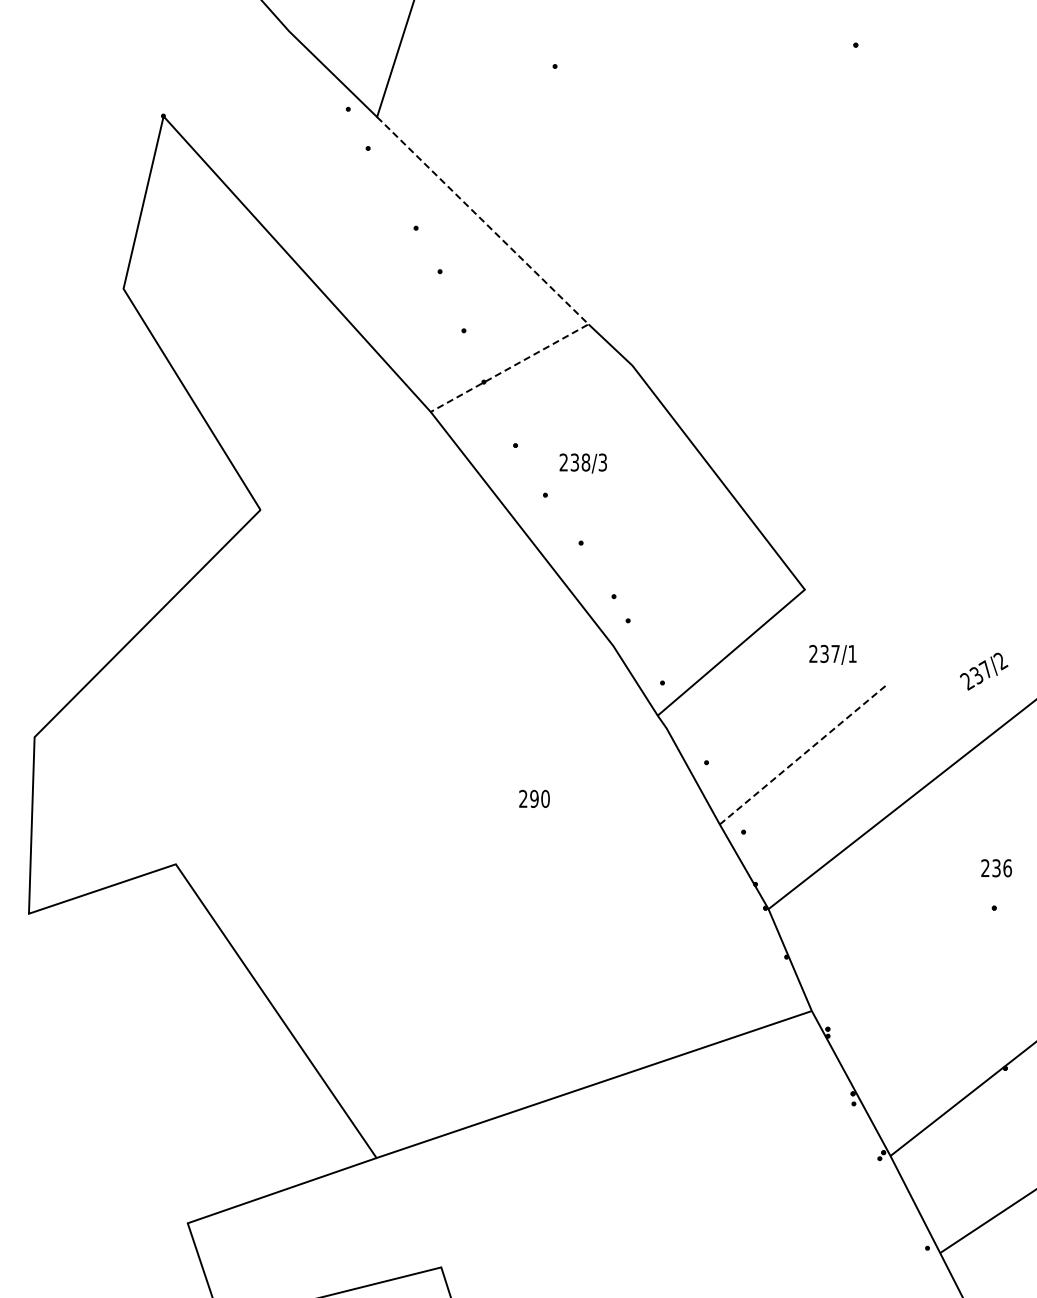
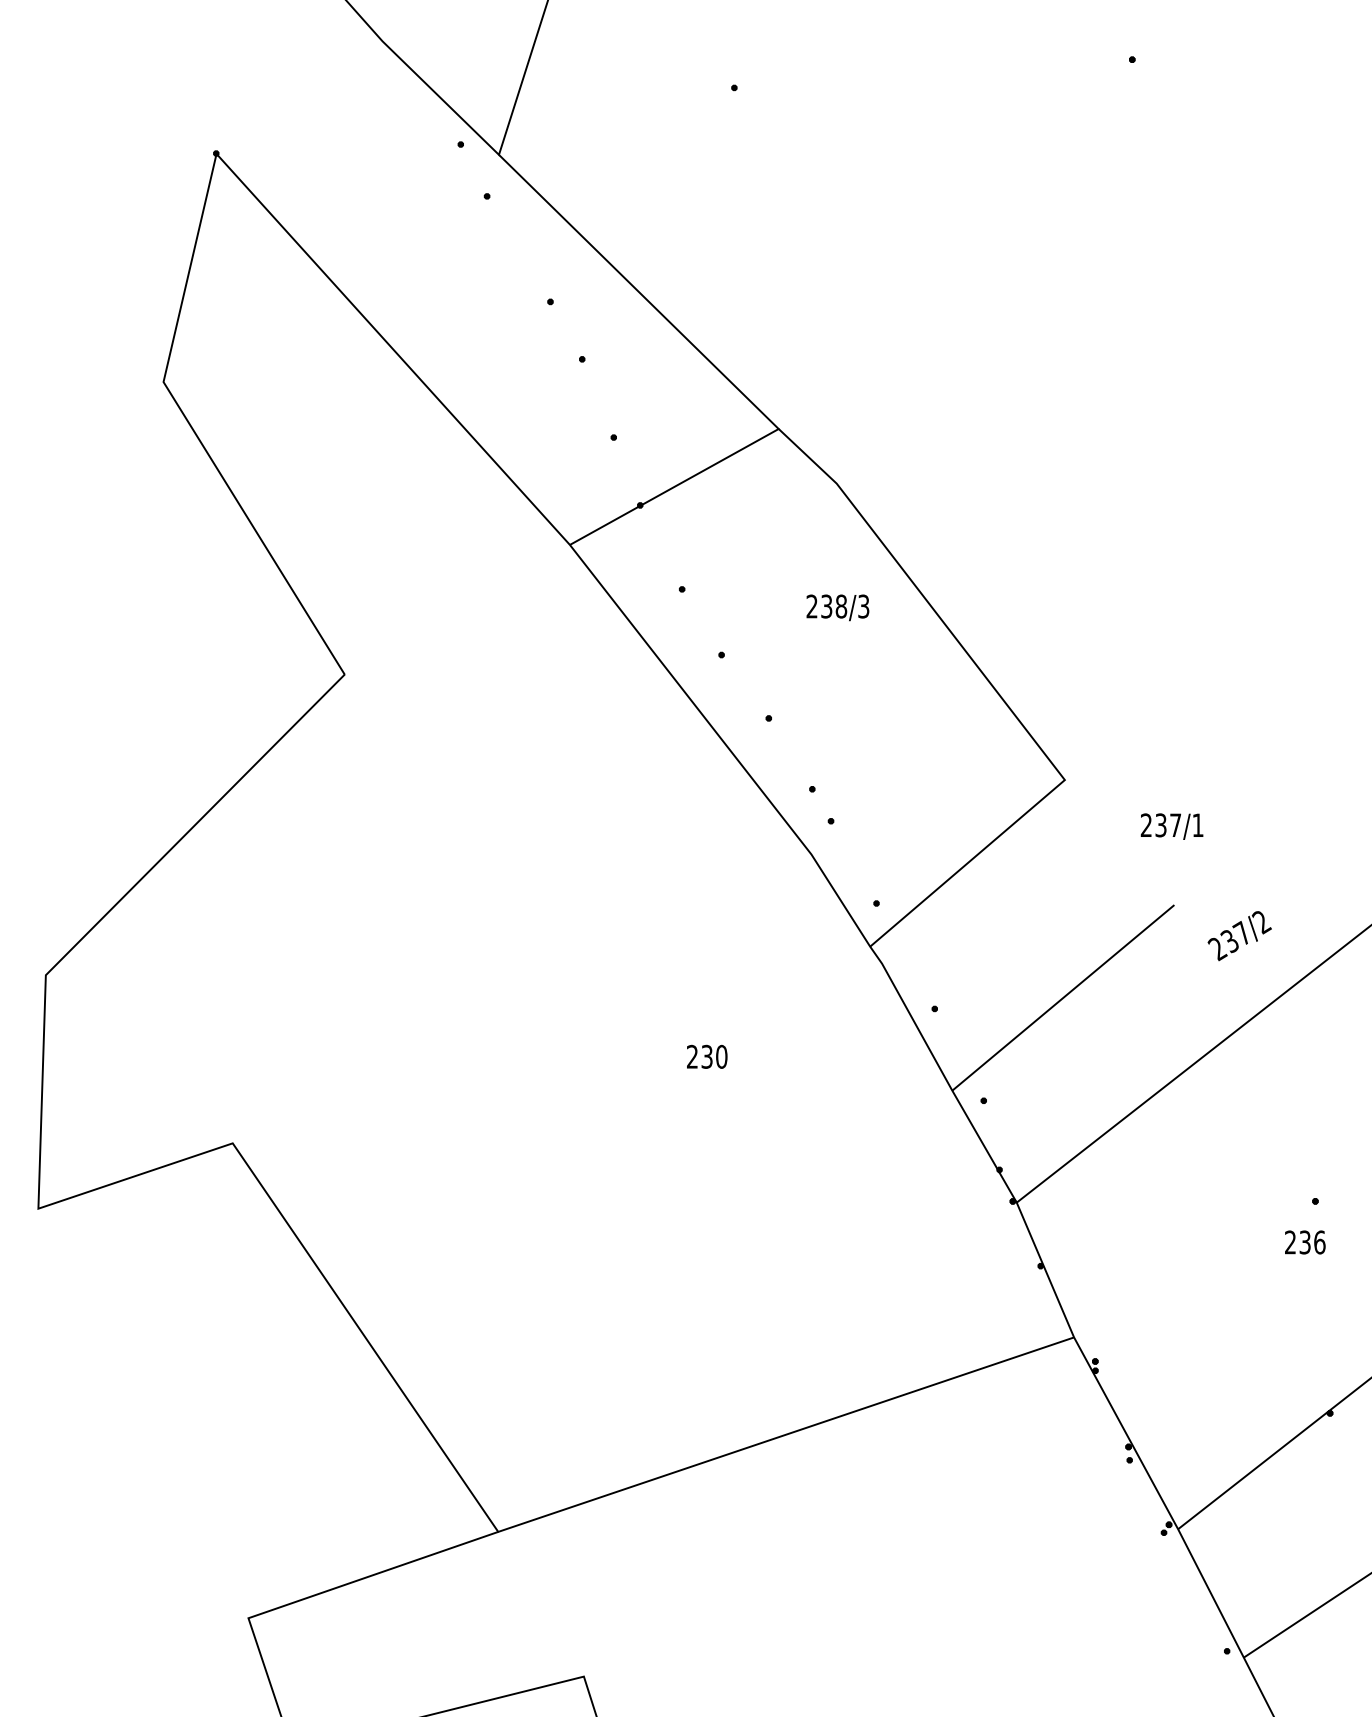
line: (548, 284) -> (725, 376), dashed -> solid
text: (582, 463) -> (836, 607), moved
text: (832, 654) -> (1171, 826), moved
text: (983, 671) -> (1238, 935), moved
line: (804, 754) -> (1064, 998), dashed -> solid
text: (534, 798) -> (707, 1056), 290 -> 230
text: (996, 868) -> (1305, 1242), moved

